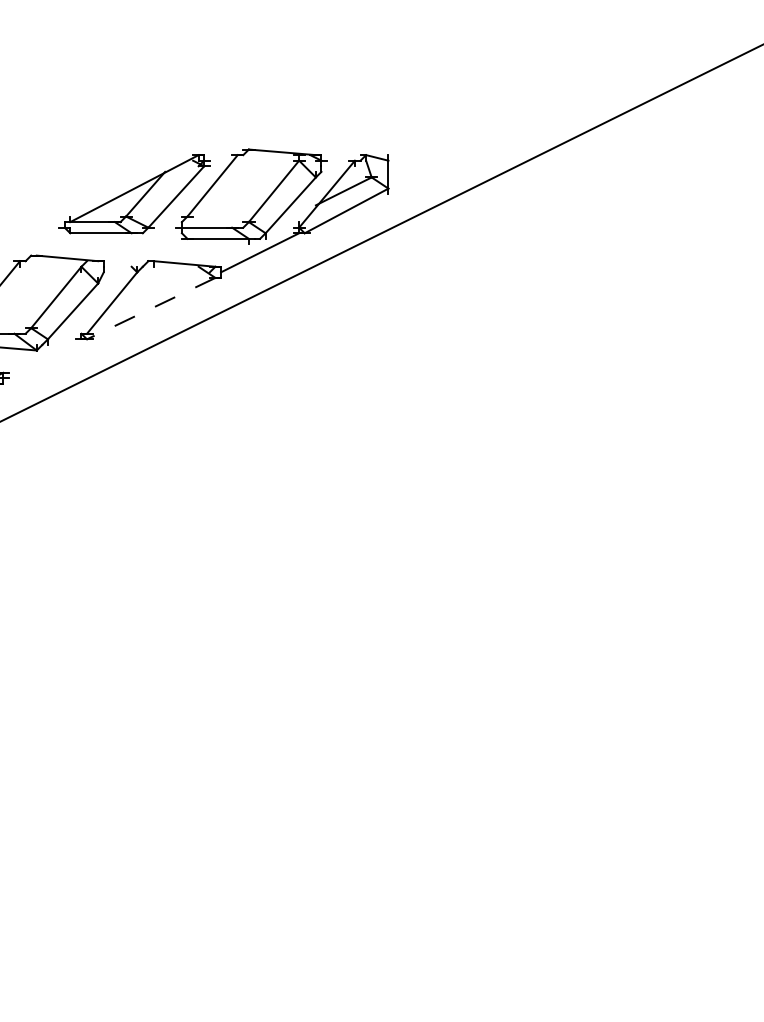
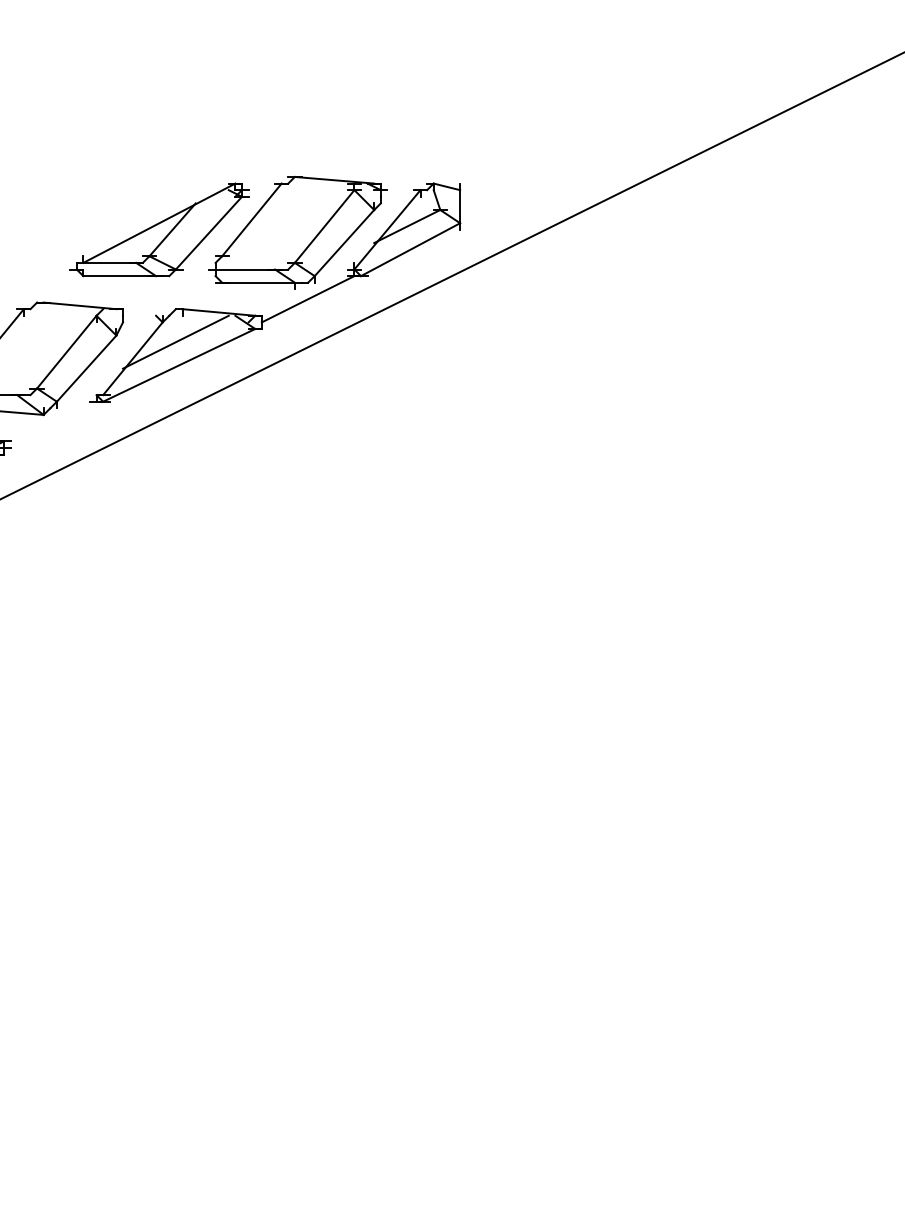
line: (148, 288) -> (175, 341), added
line: (150, 308) -> (178, 365), dashed -> solid

